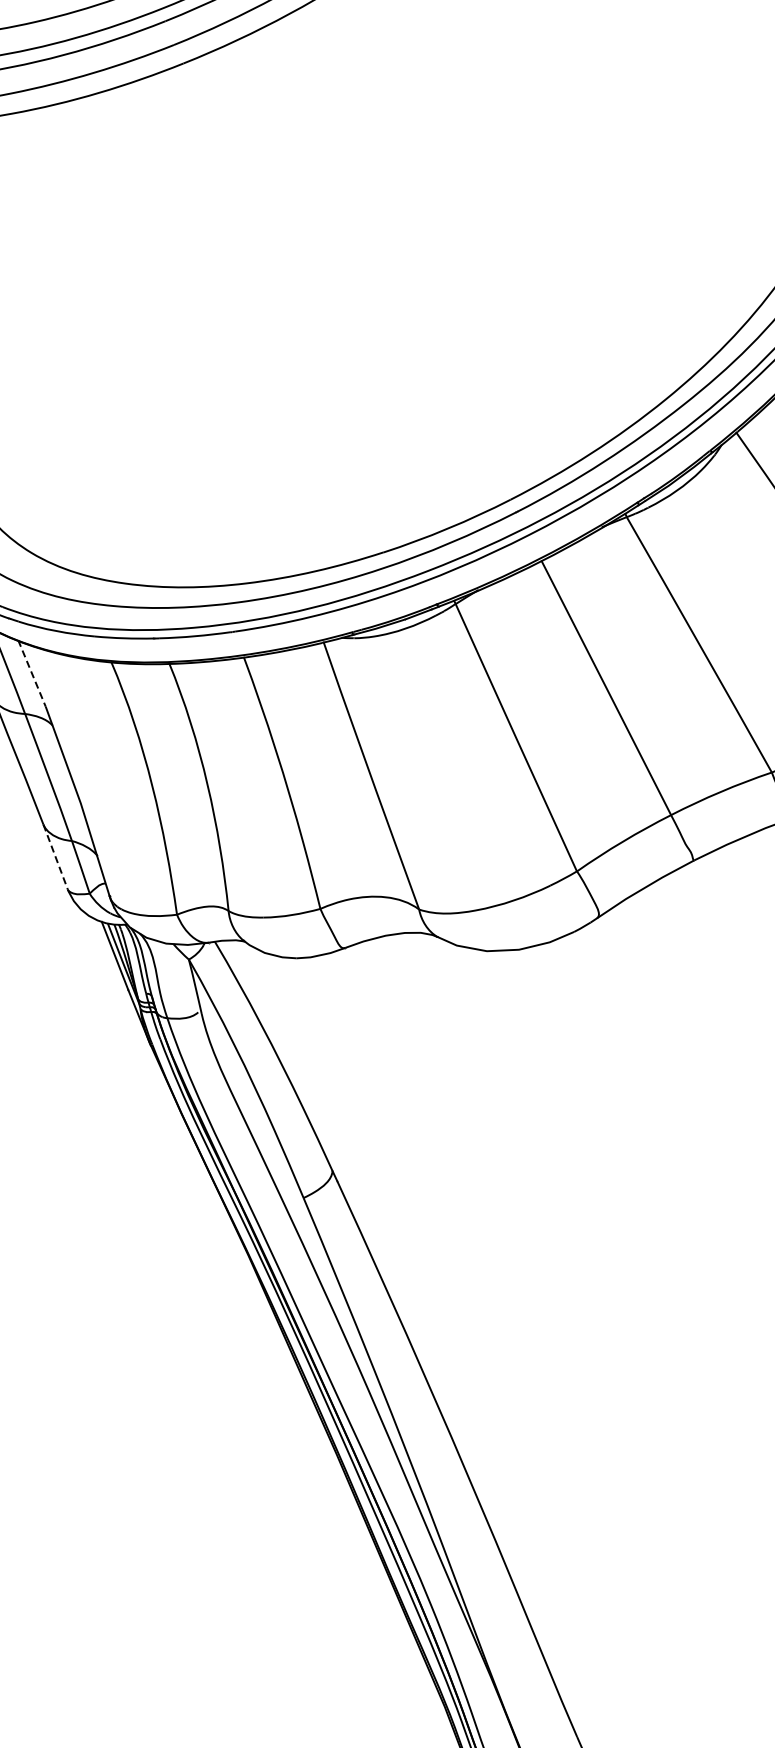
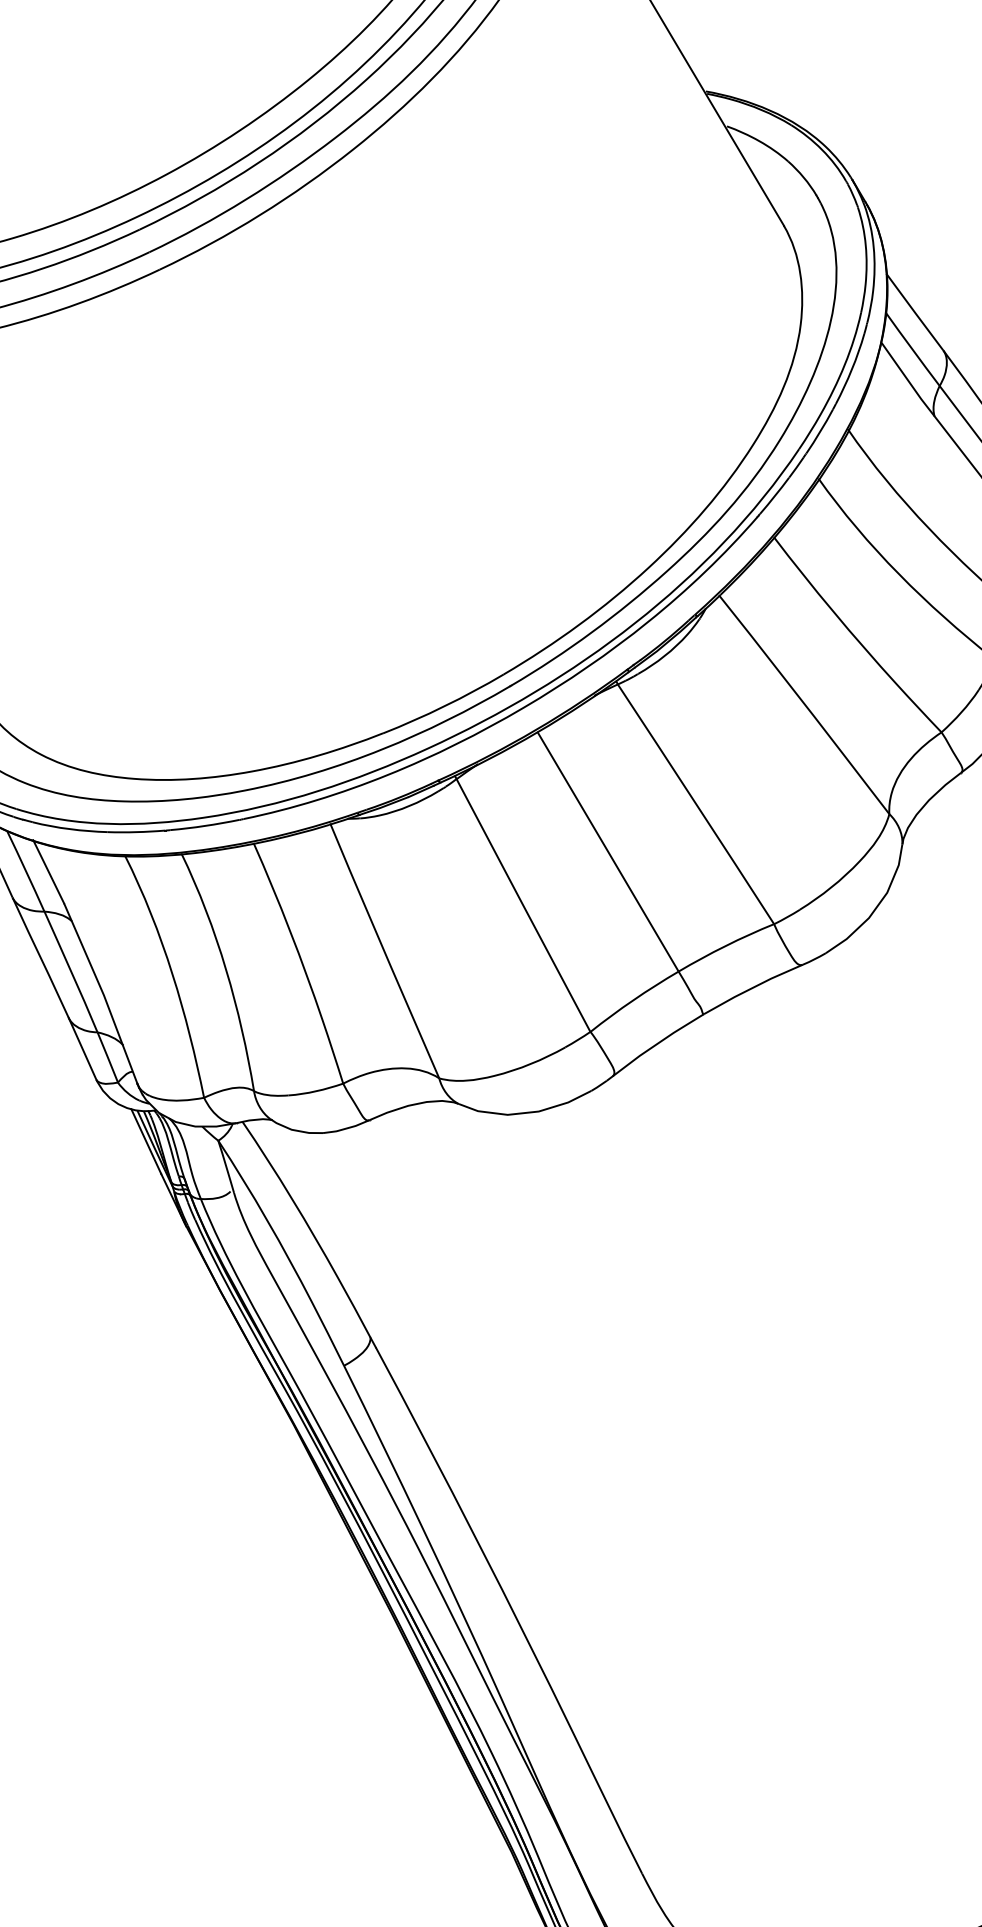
line: (31, 674) -> (48, 872), dashed -> solid
line: (55, 857) -> (82, 1049), dashed -> solid

